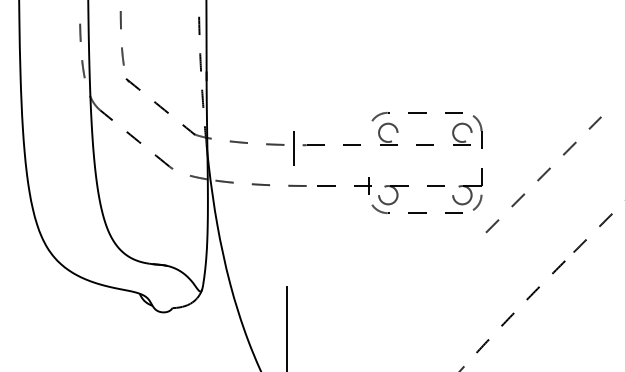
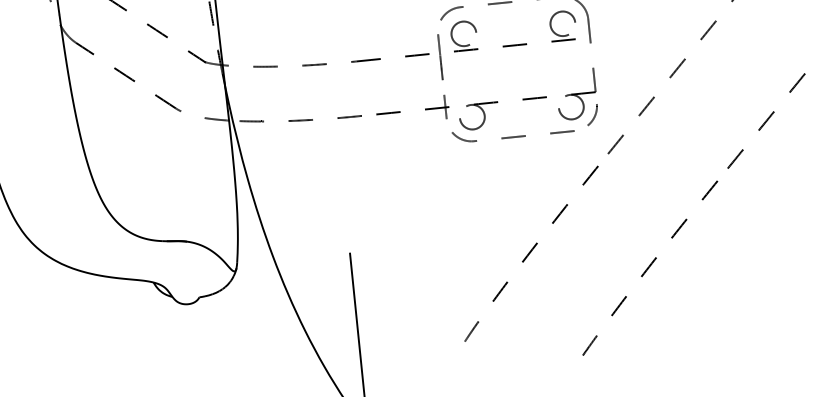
line: (293, 148) -> (439, 57), moved
curve: (421, 300) -> (531, 253), added

